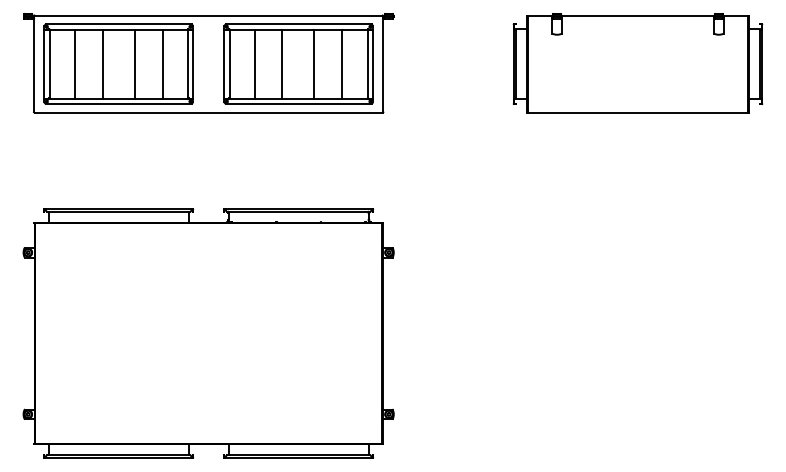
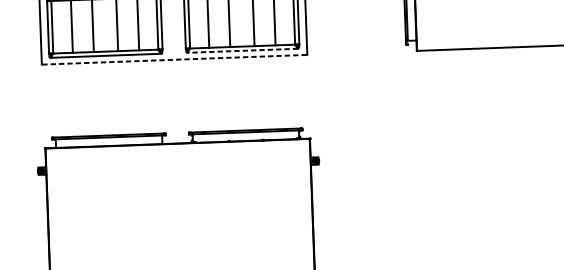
line: (298, 104) -> (242, 50), solid -> dashed
line: (209, 112) -> (175, 59), solid -> dashed

